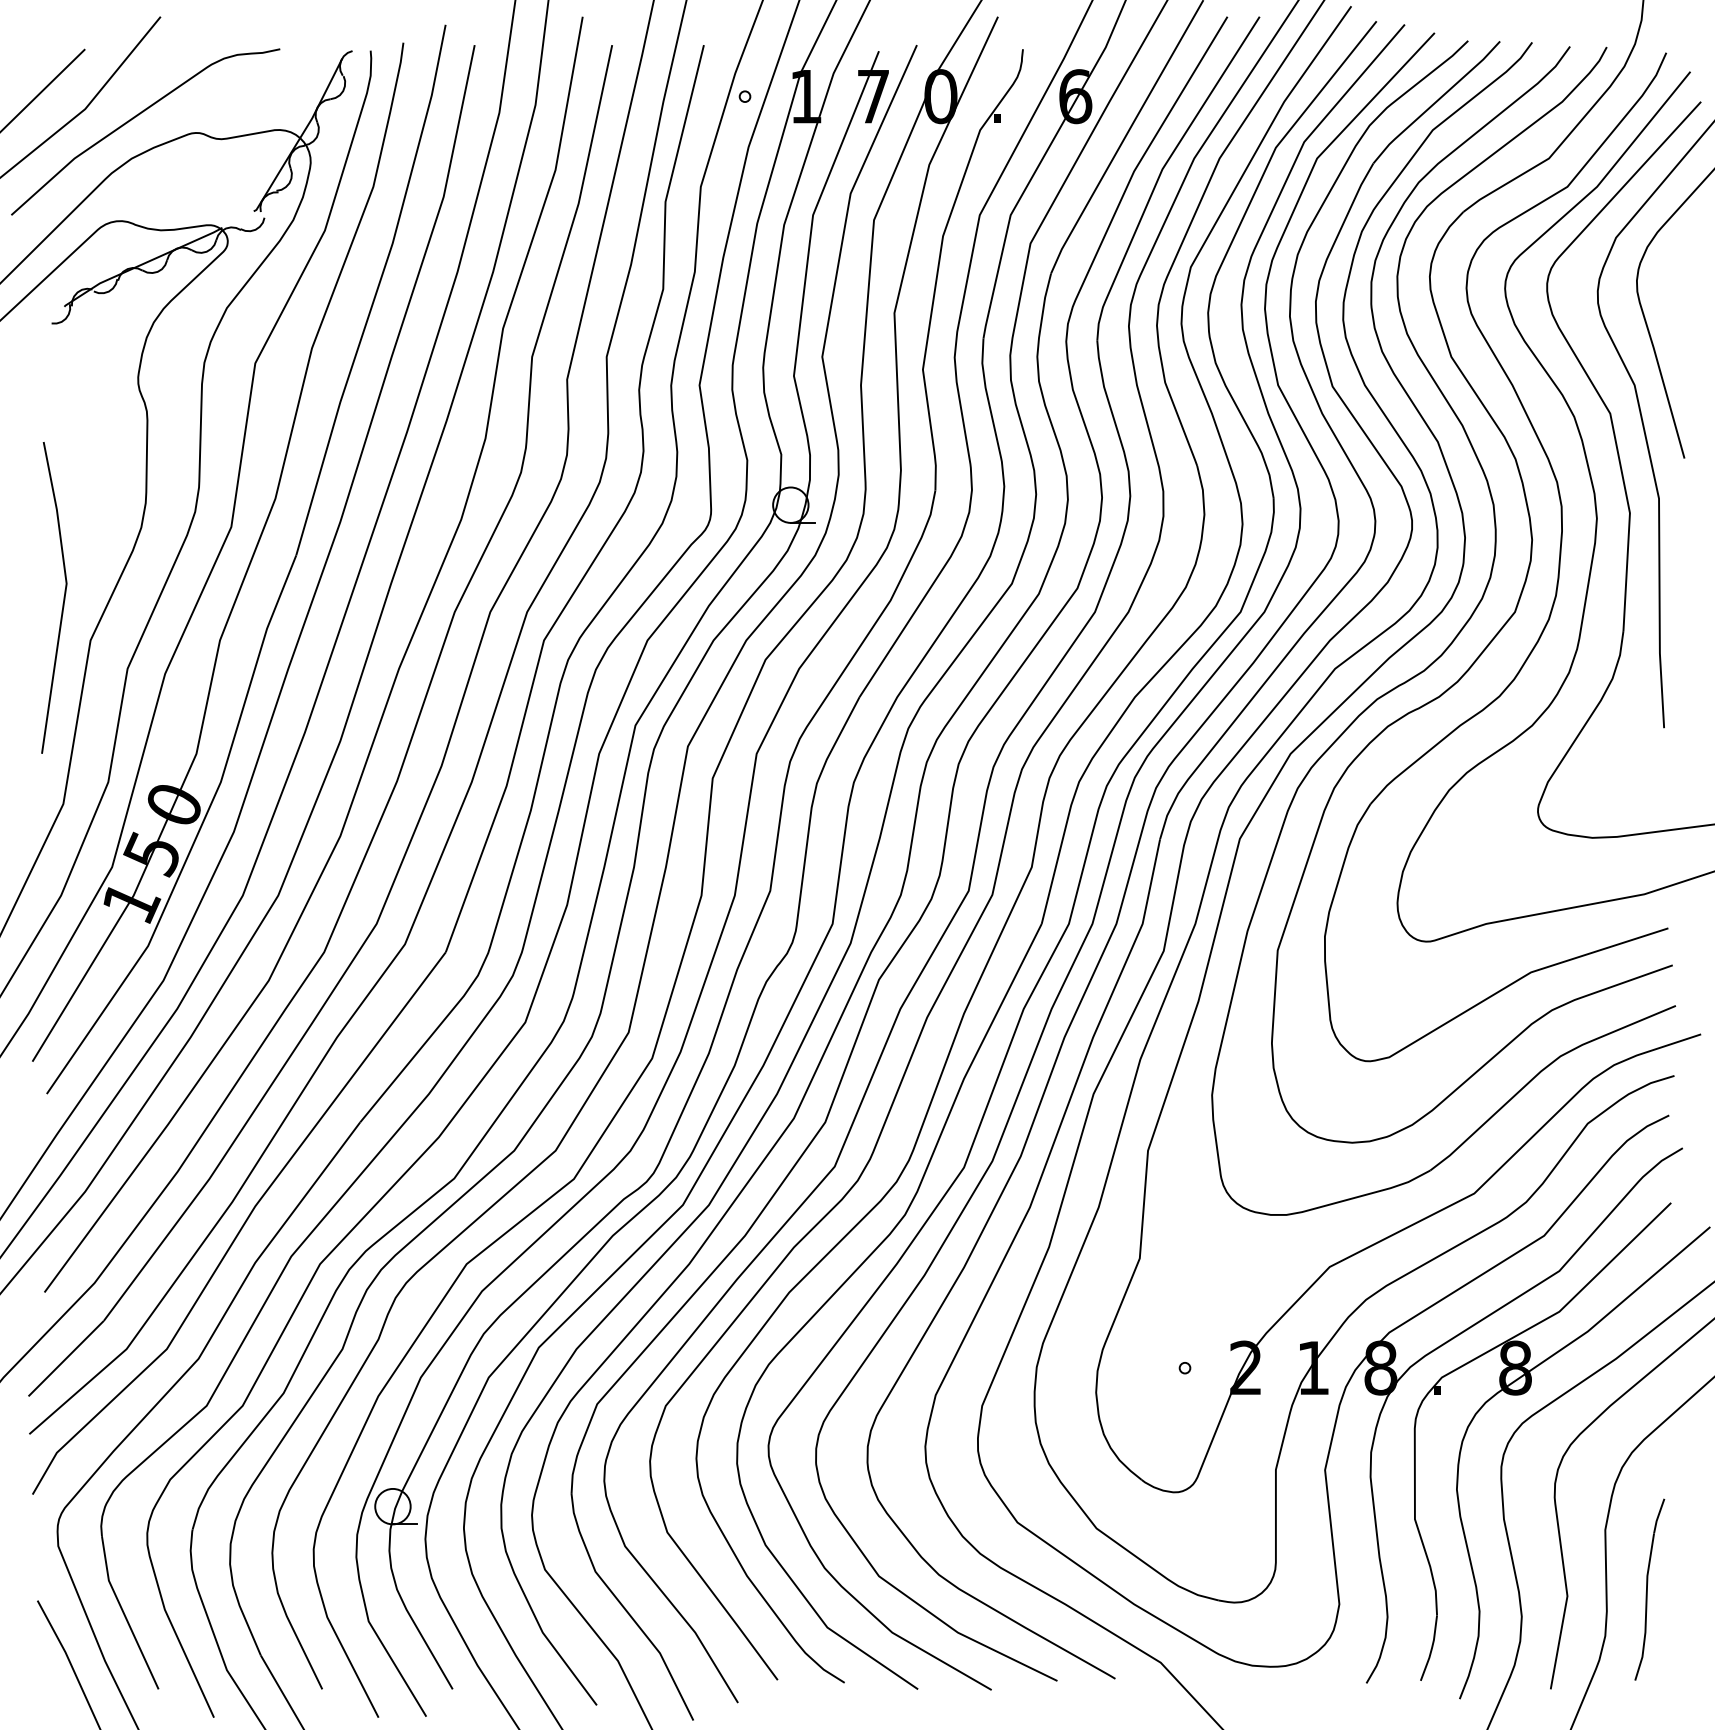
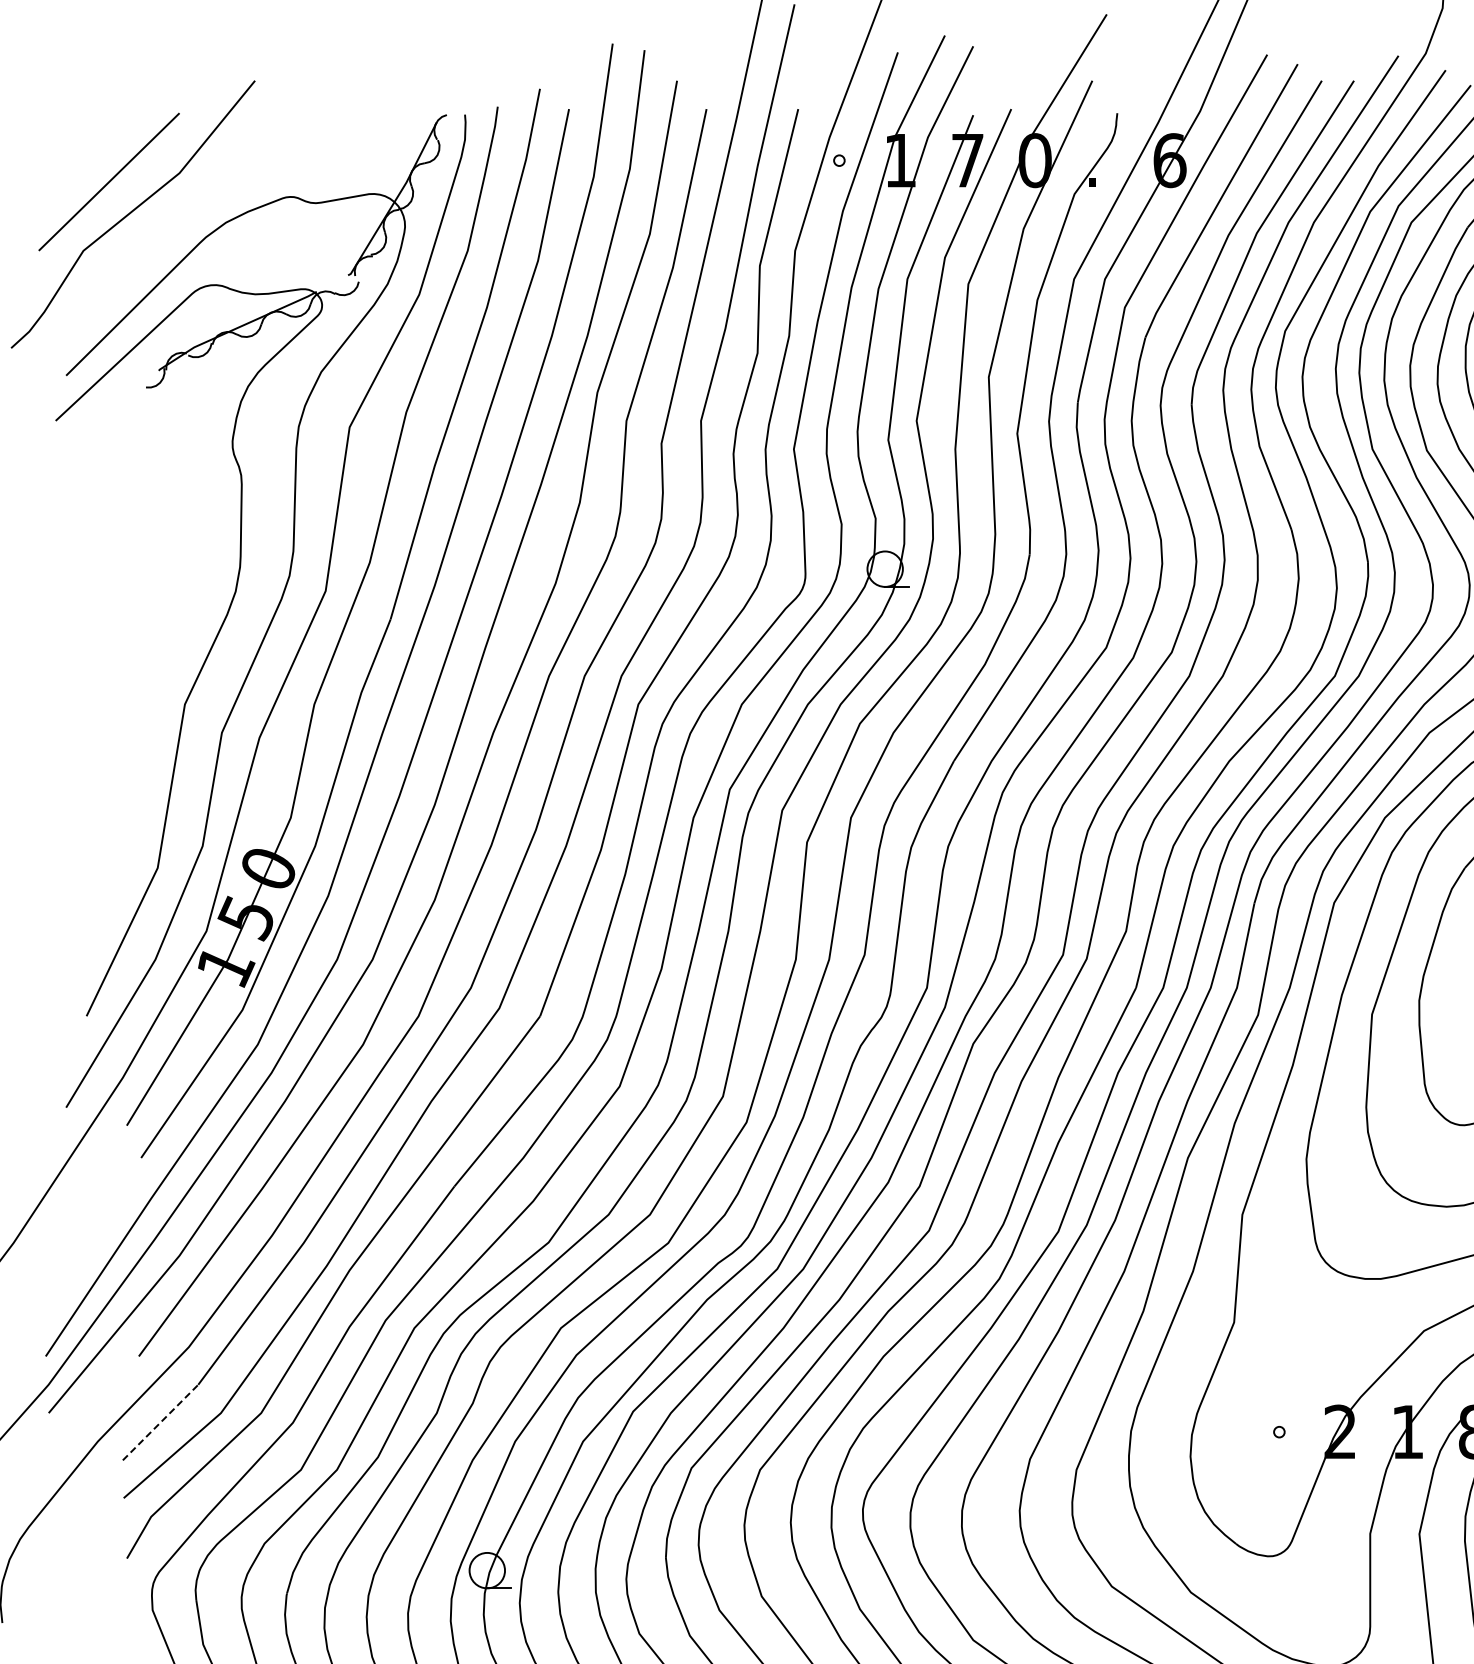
curve: (136, 117) -> (230, 181), removed
line: (63, 597) -> (157, 661), removed
line: (66, 1358) -> (160, 1422), solid -> dashed

